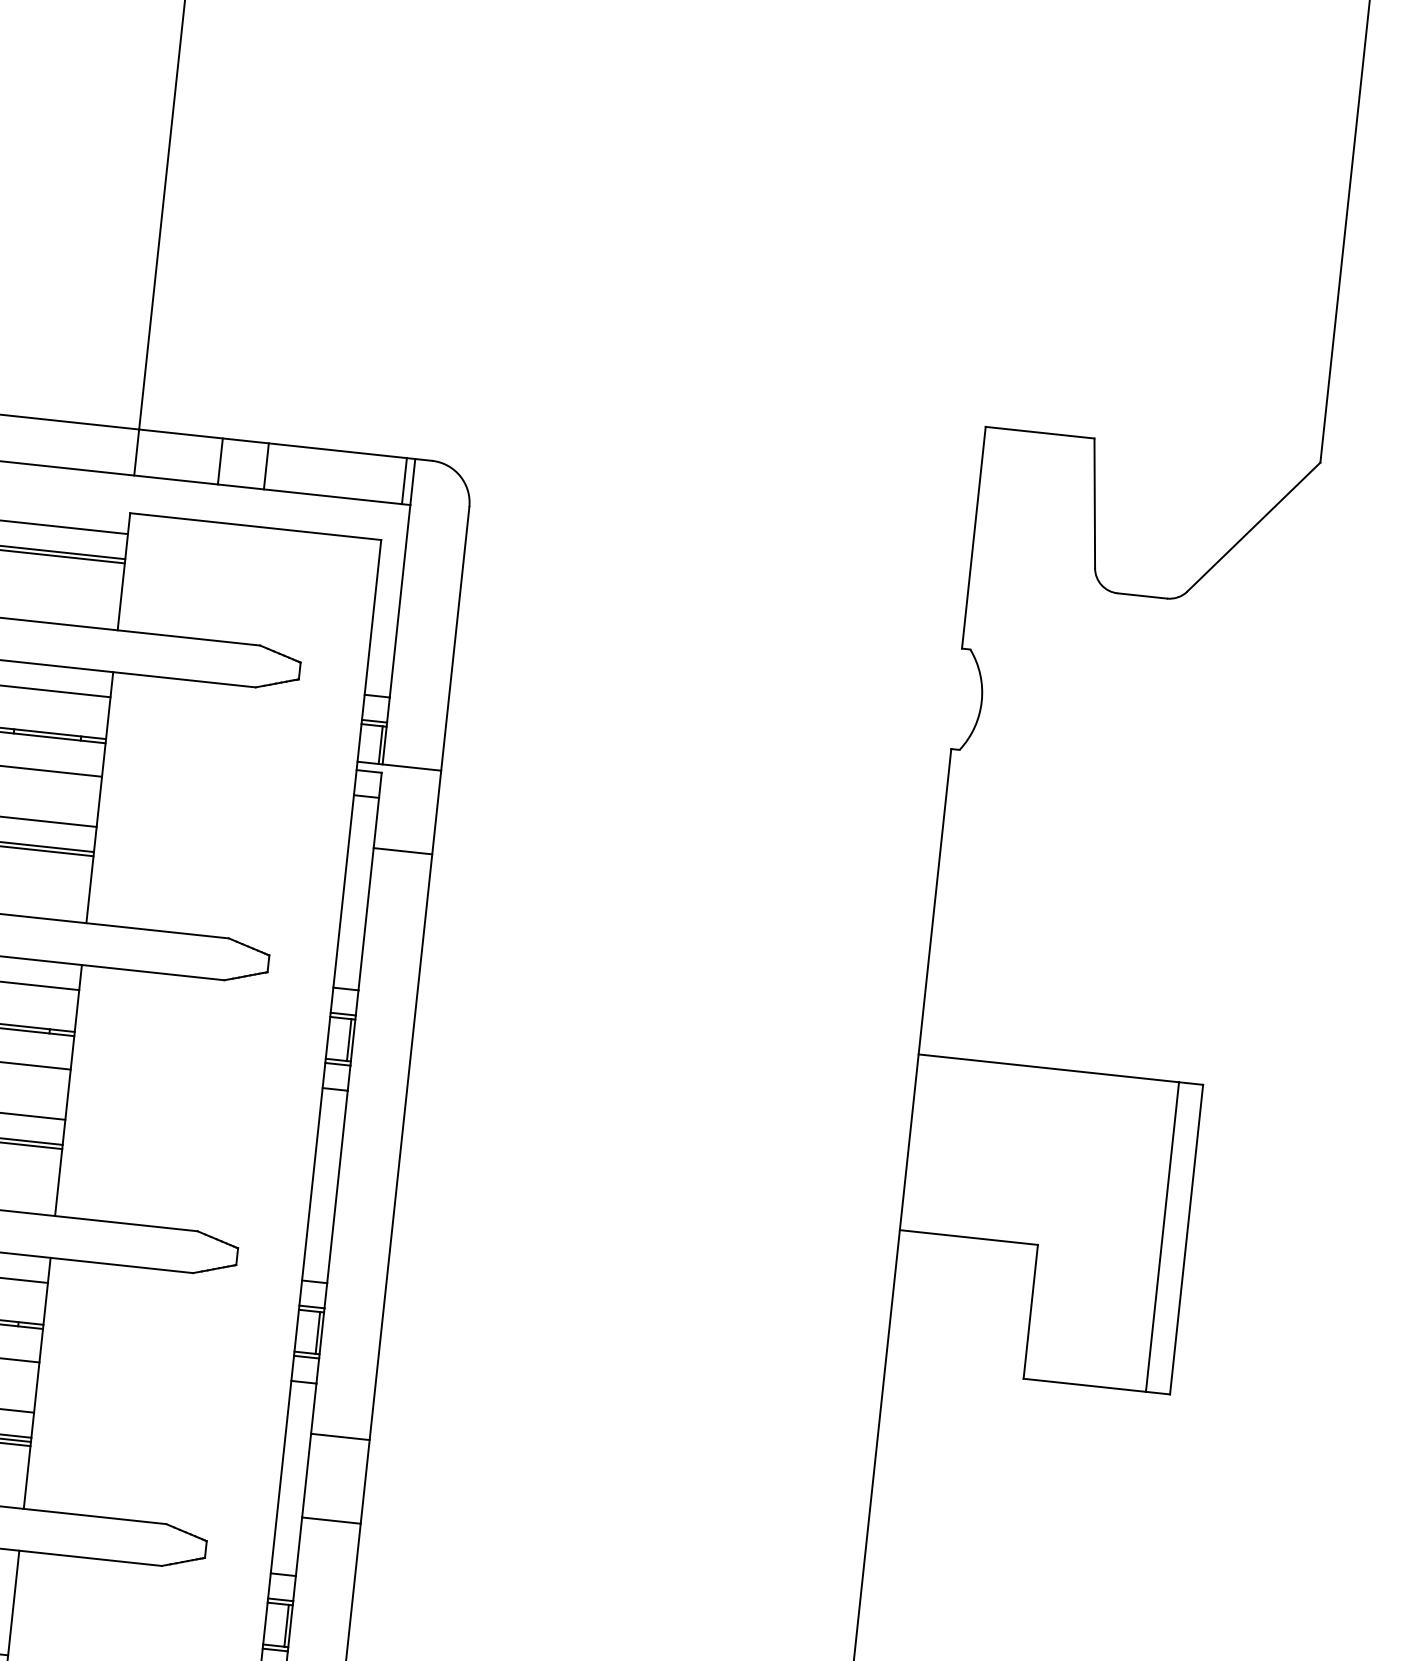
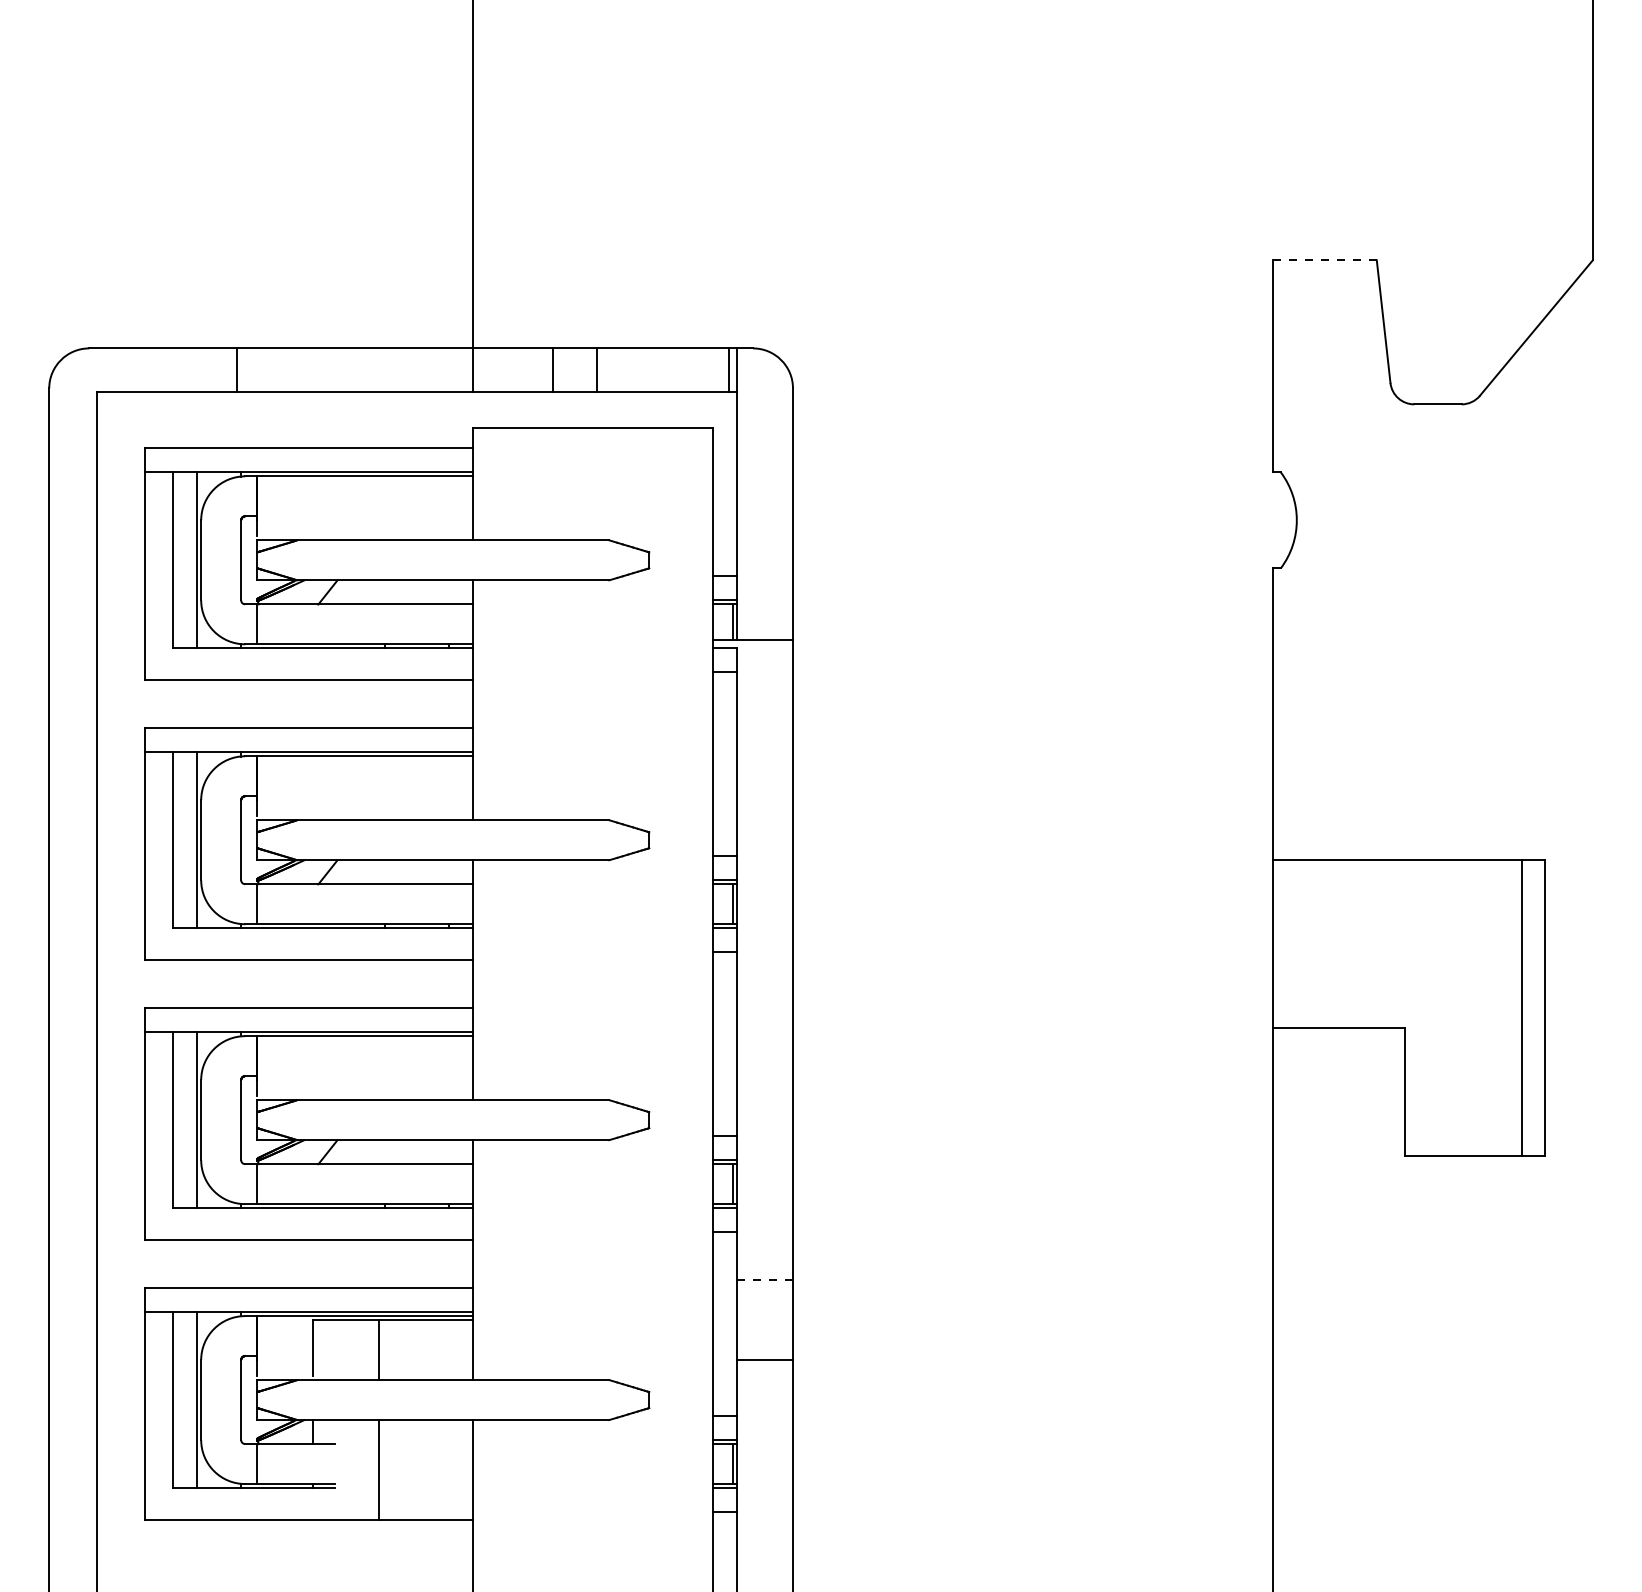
line: (1039, 432) -> (1324, 260), solid -> dashed
line: (403, 851) -> (765, 720), removed
line: (340, 1437) -> (765, 1280), solid -> dashed

